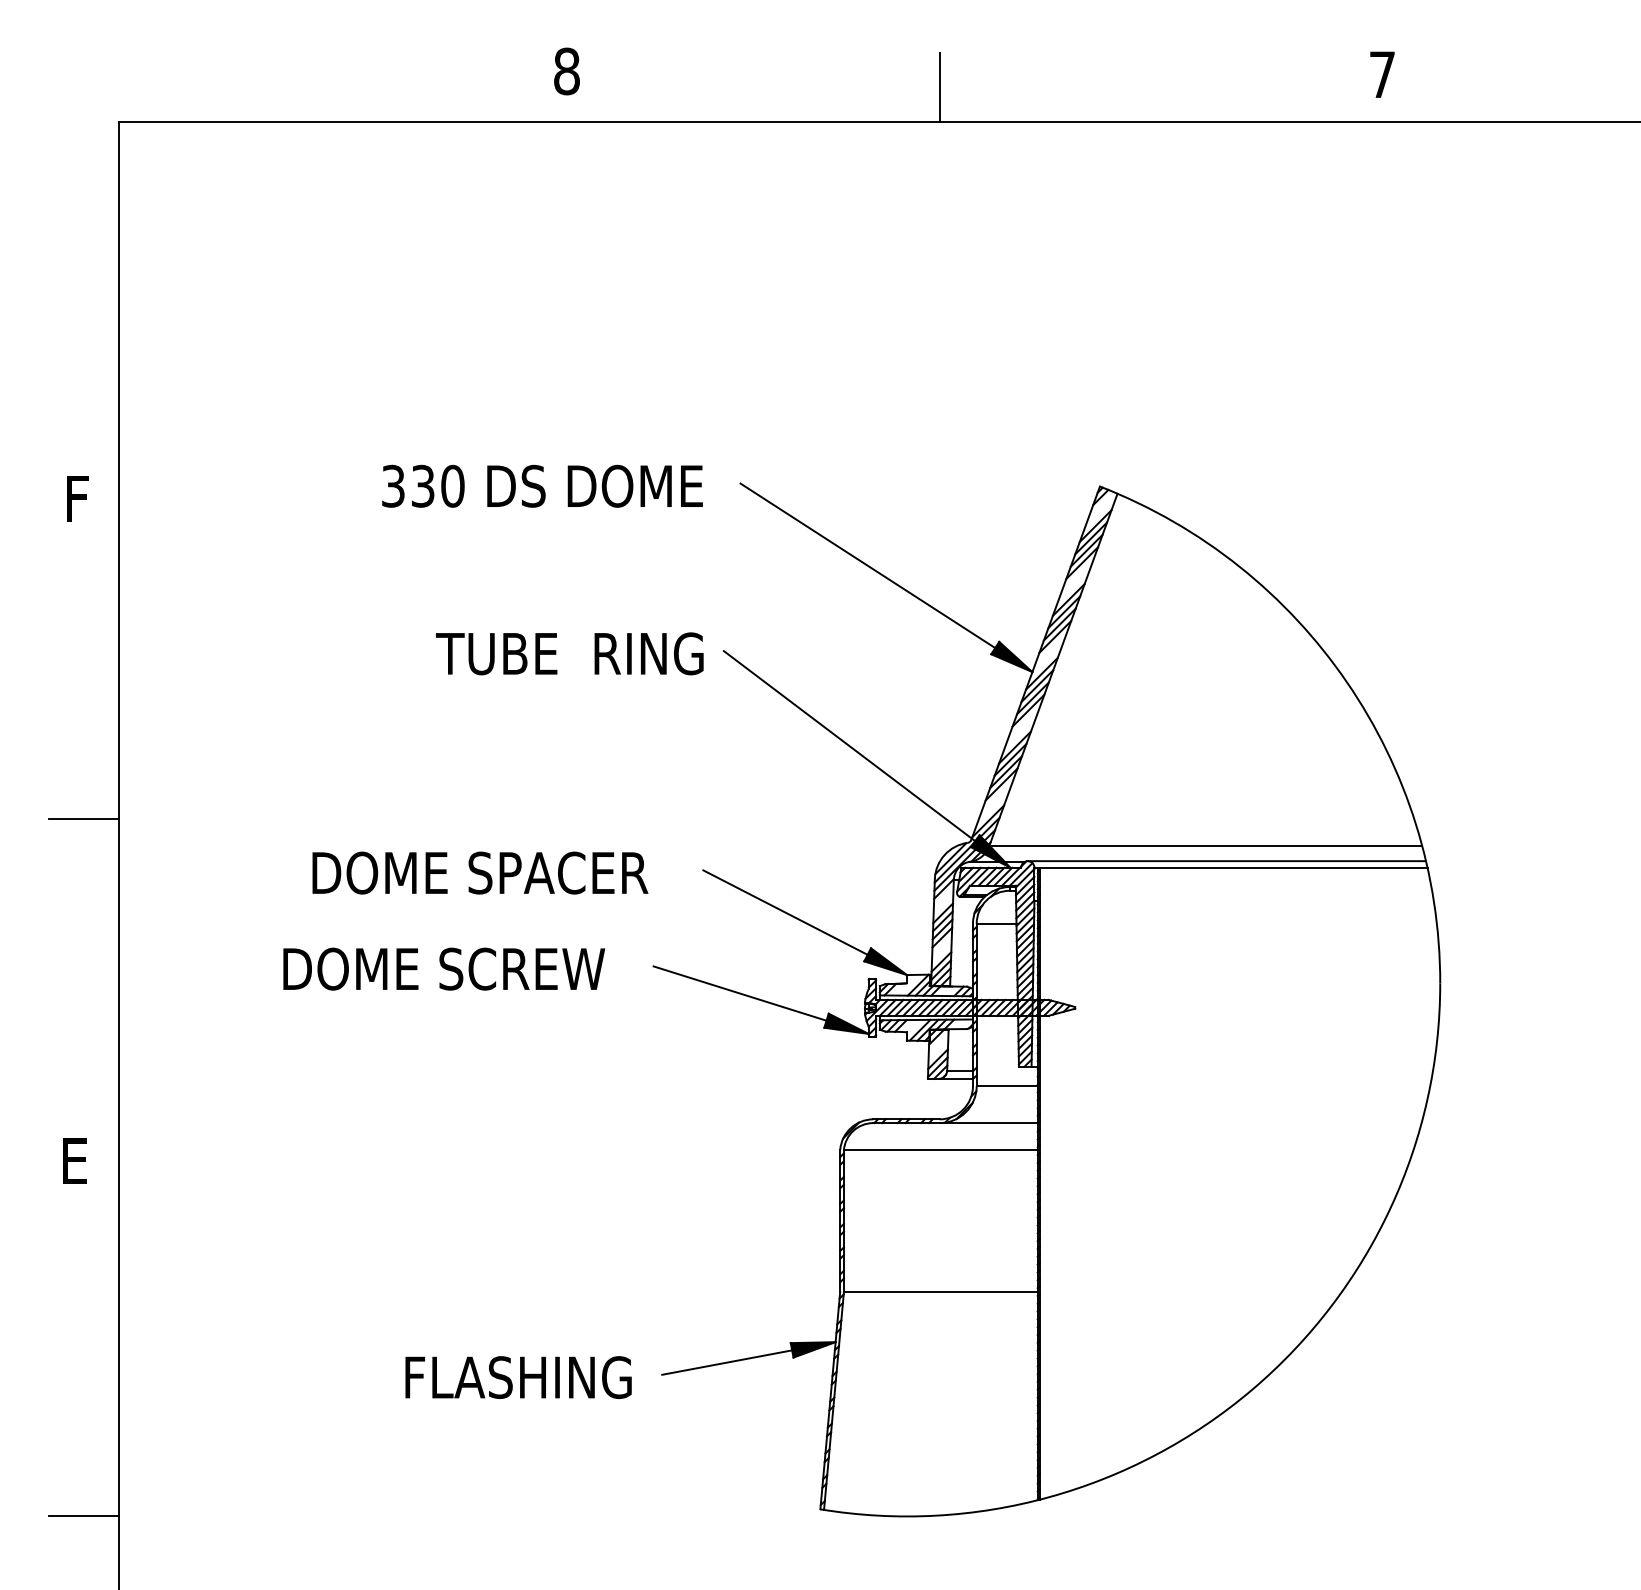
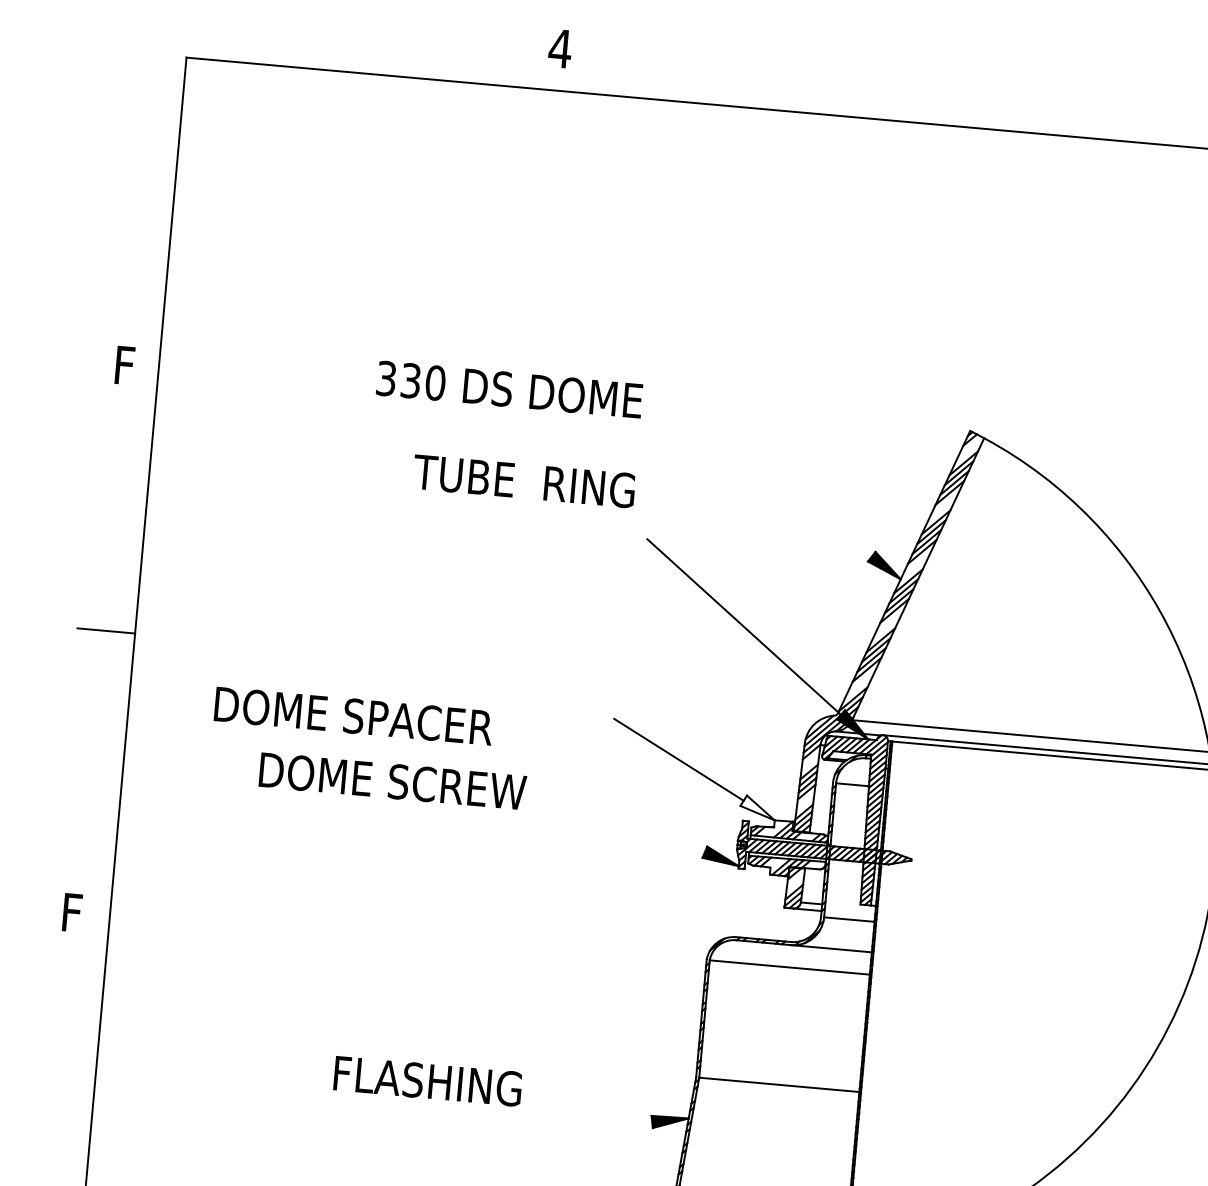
text: (566, 71) -> (560, 48), 8 -> 4
line: (940, 87) -> (867, 89), removed
line: (867, 565) -> (772, 479), removed
text: (569, 653) -> (523, 481), moved
text: (480, 872) -> (353, 715), moved
fill: (885, 961) -> (757, 807), removed
line: (739, 993) -> (635, 823), removed
text: (77, 1160) -> (75, 912), E -> F
line: (727, 1362) -> (597, 1127), removed
text: (518, 1377) -> (427, 1081), moved

